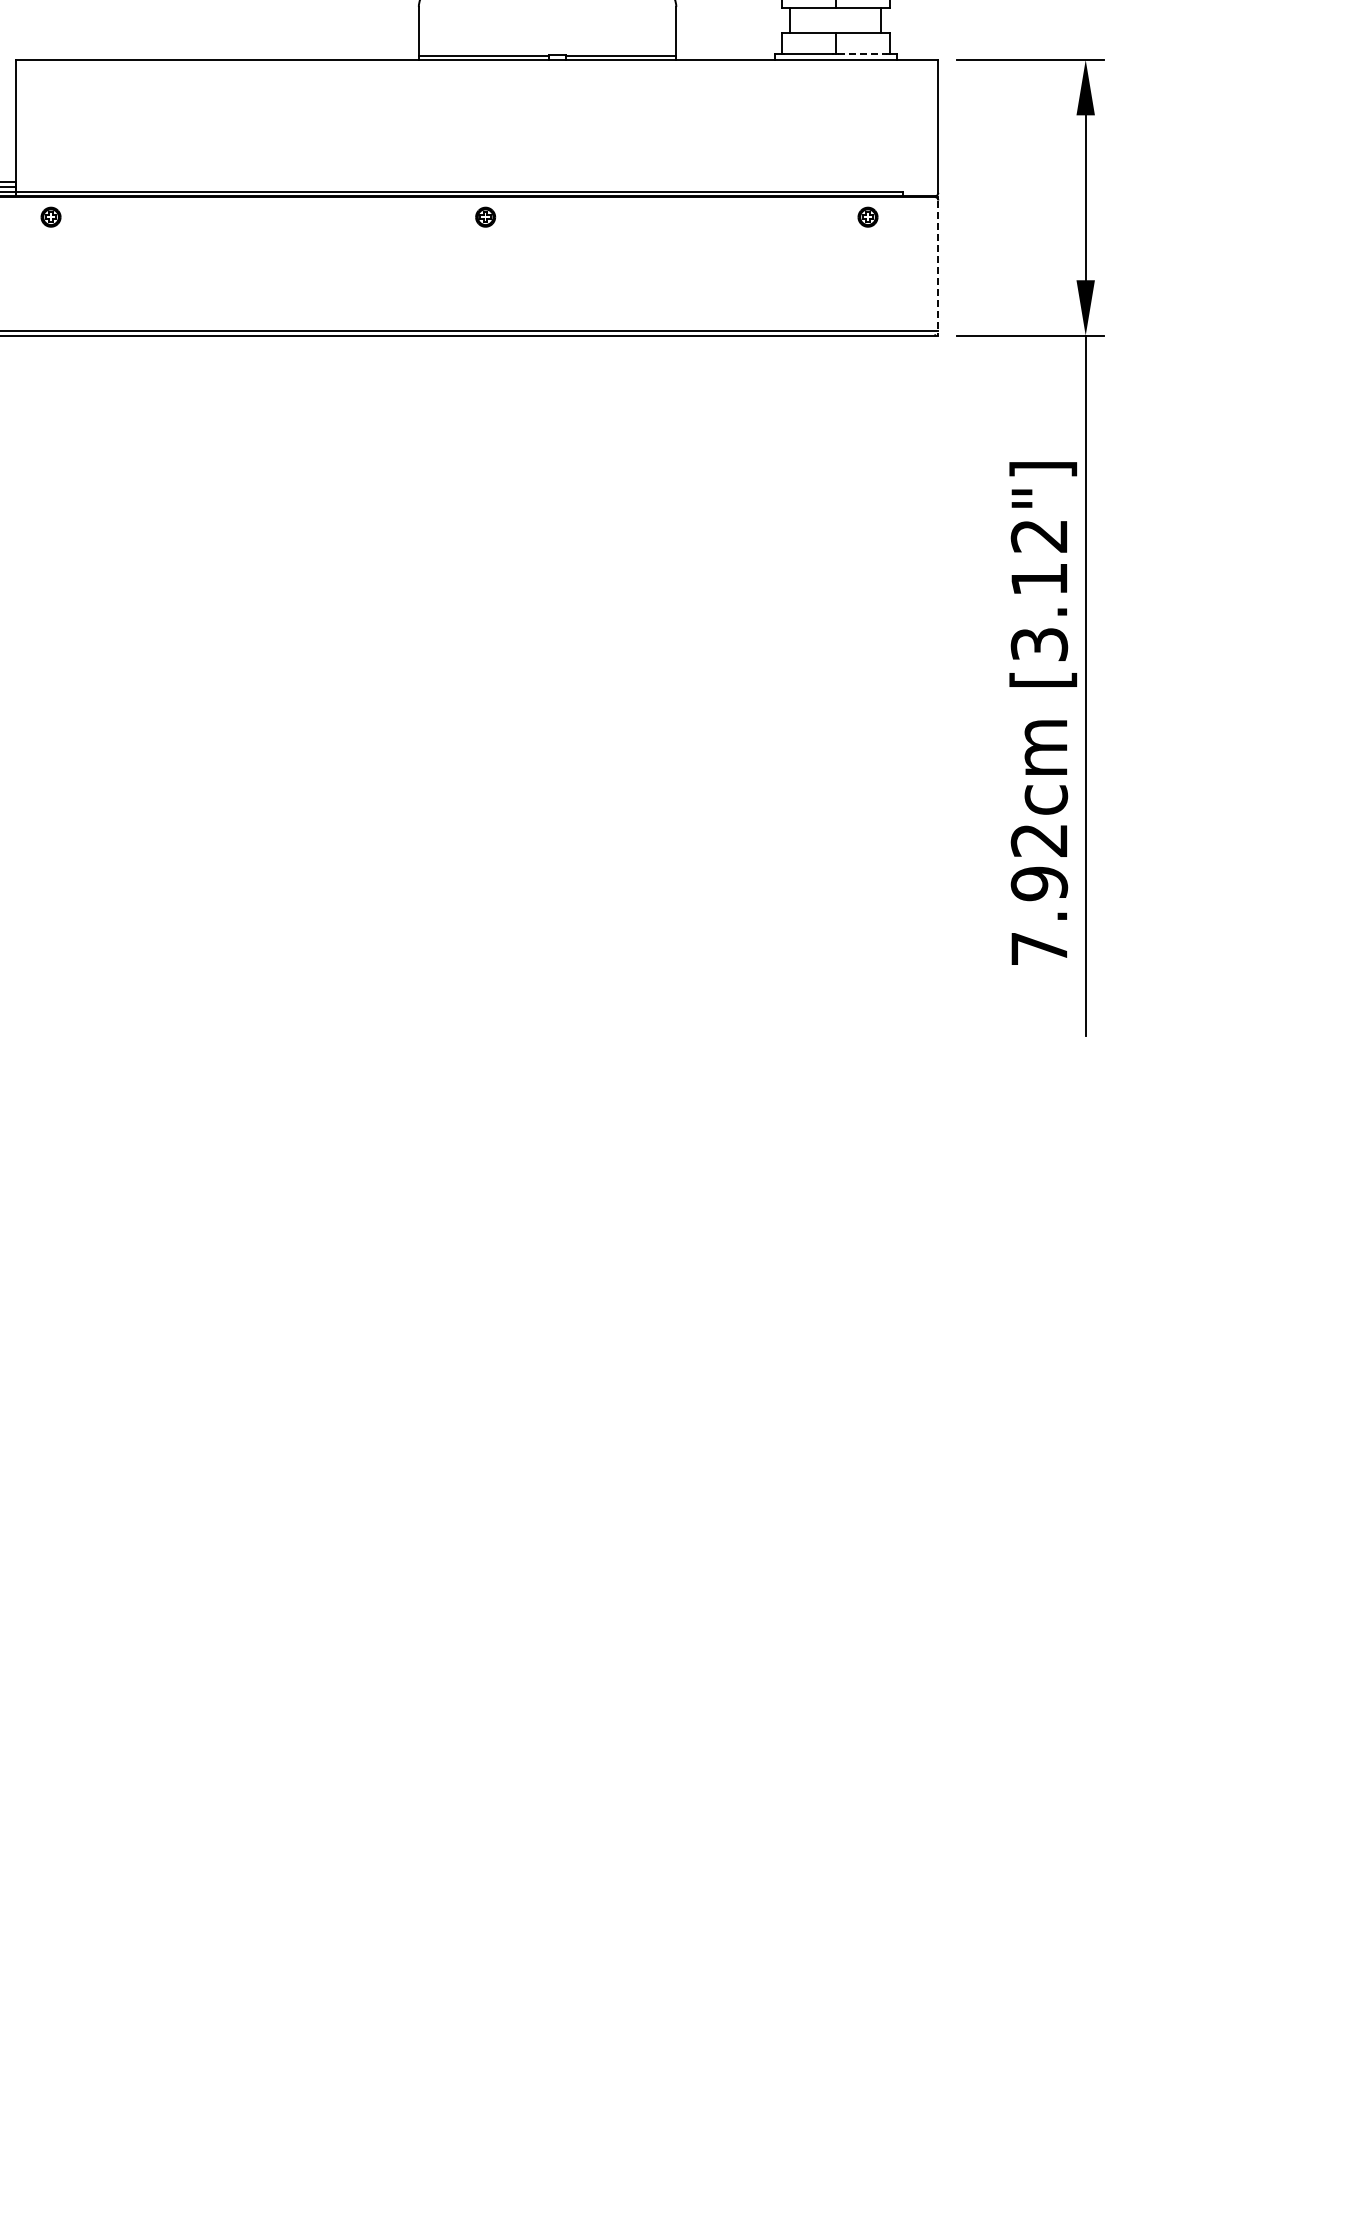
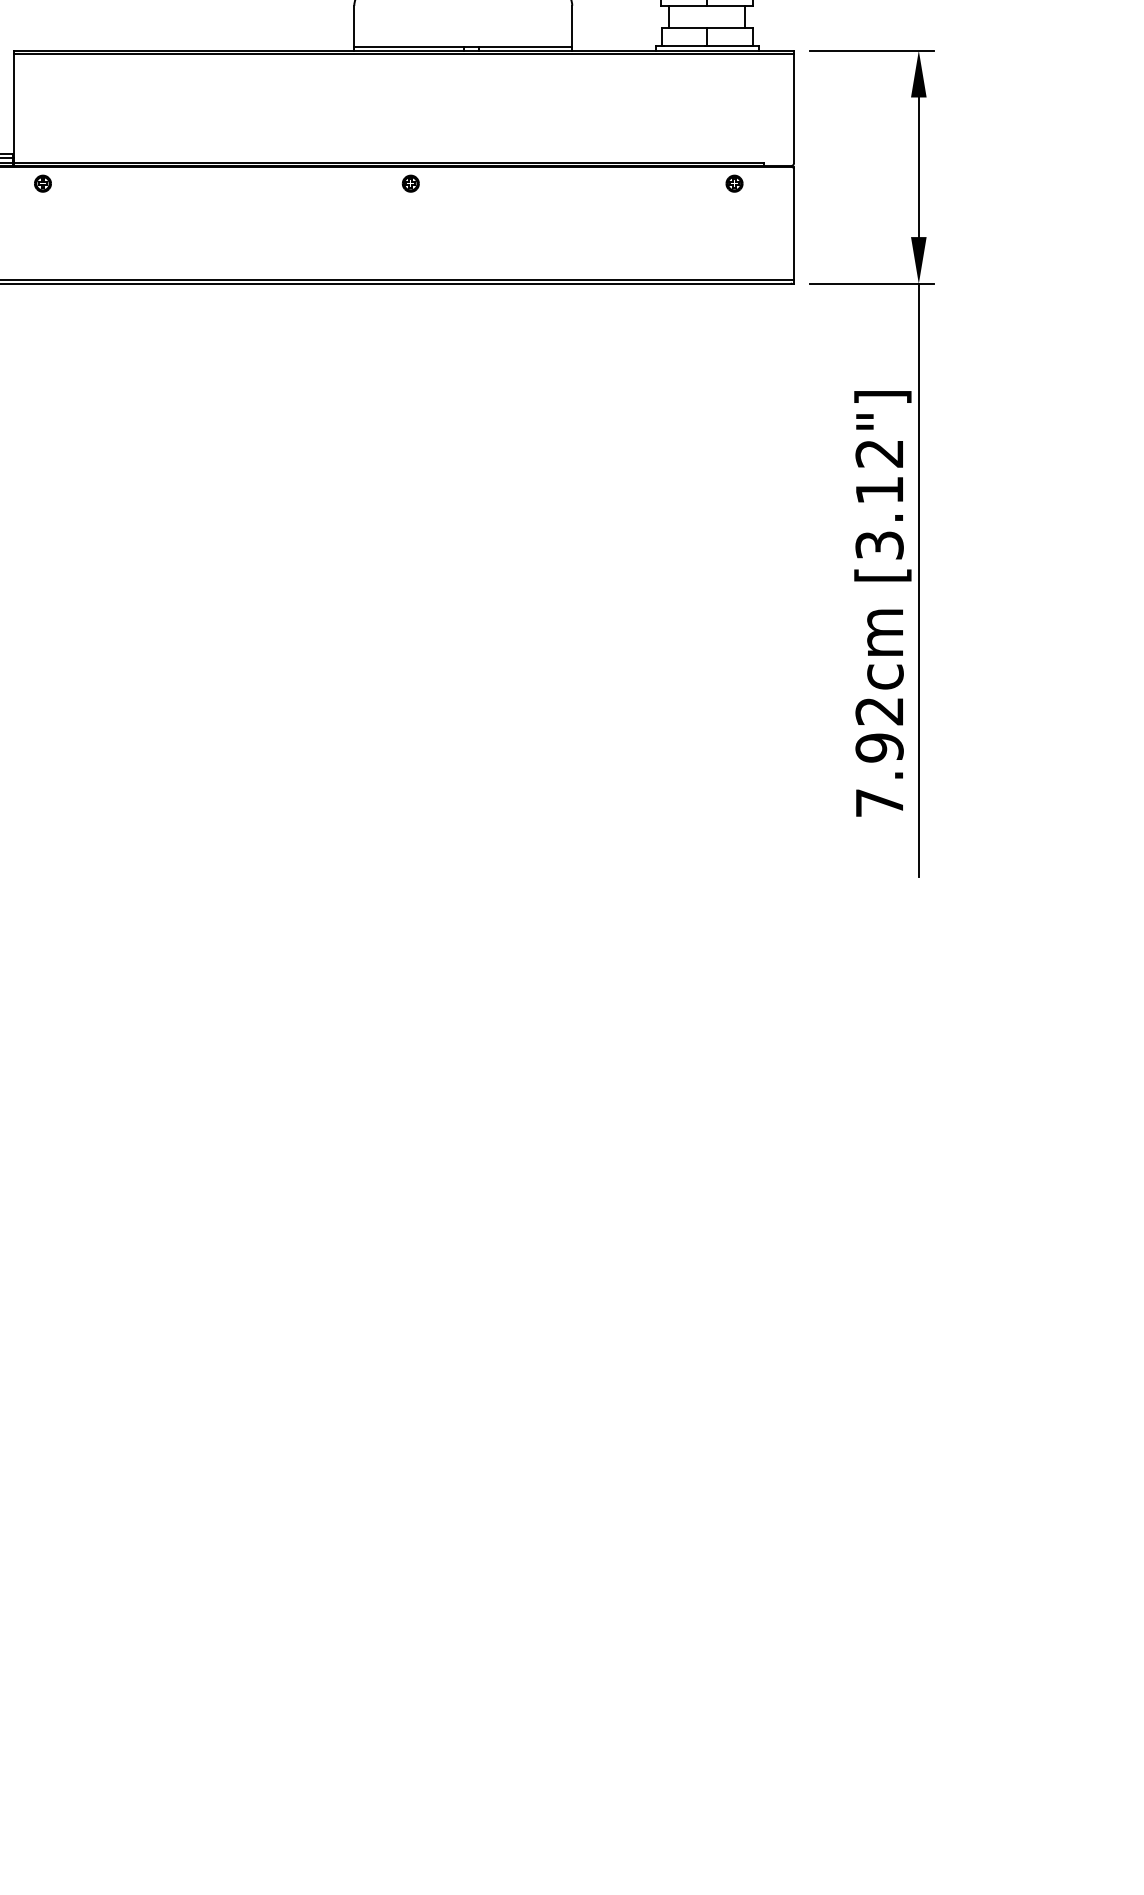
line: (863, 54) -> (730, 45), dashed -> solid
line: (477, 64) -> (403, 54), added
line: (938, 268) -> (794, 227), dashed -> solid

